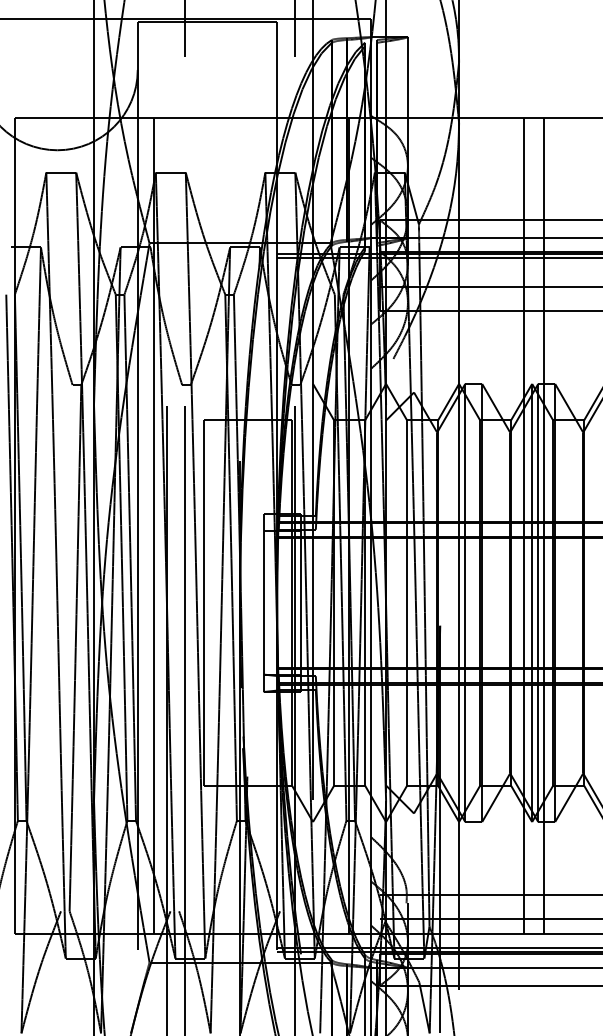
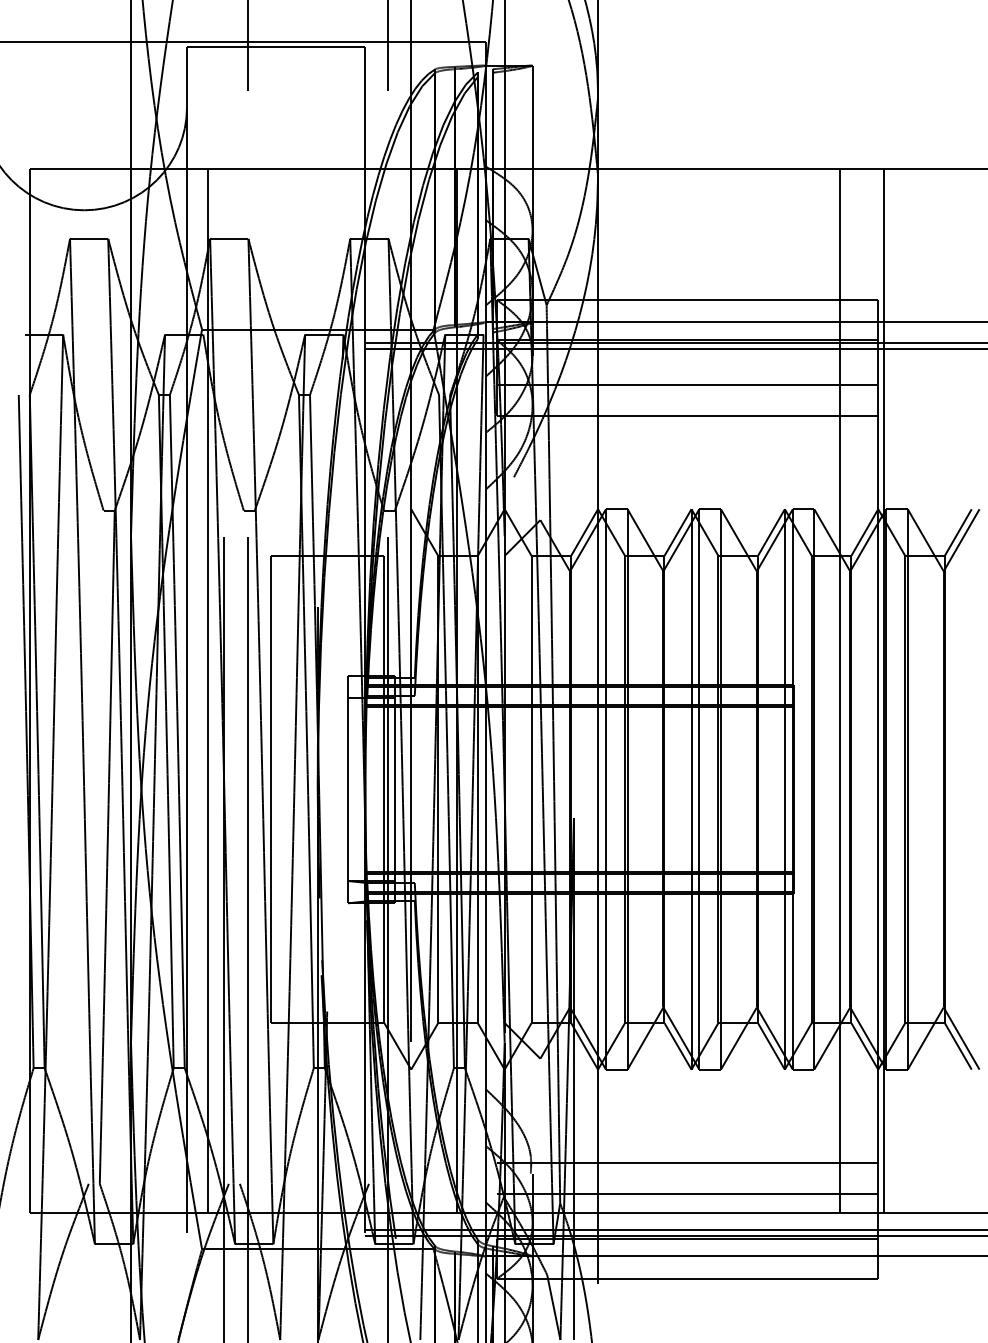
line: (524, 526) -> (681, 691), removed
line: (544, 526) -> (707, 691), removed

